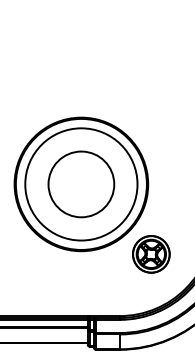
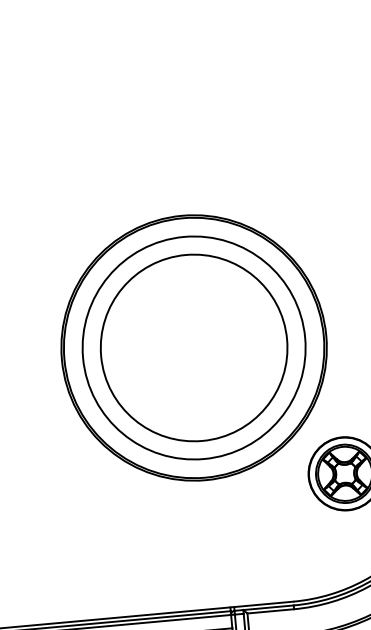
circle: (81, 184) -> (194, 348), size x1.43

